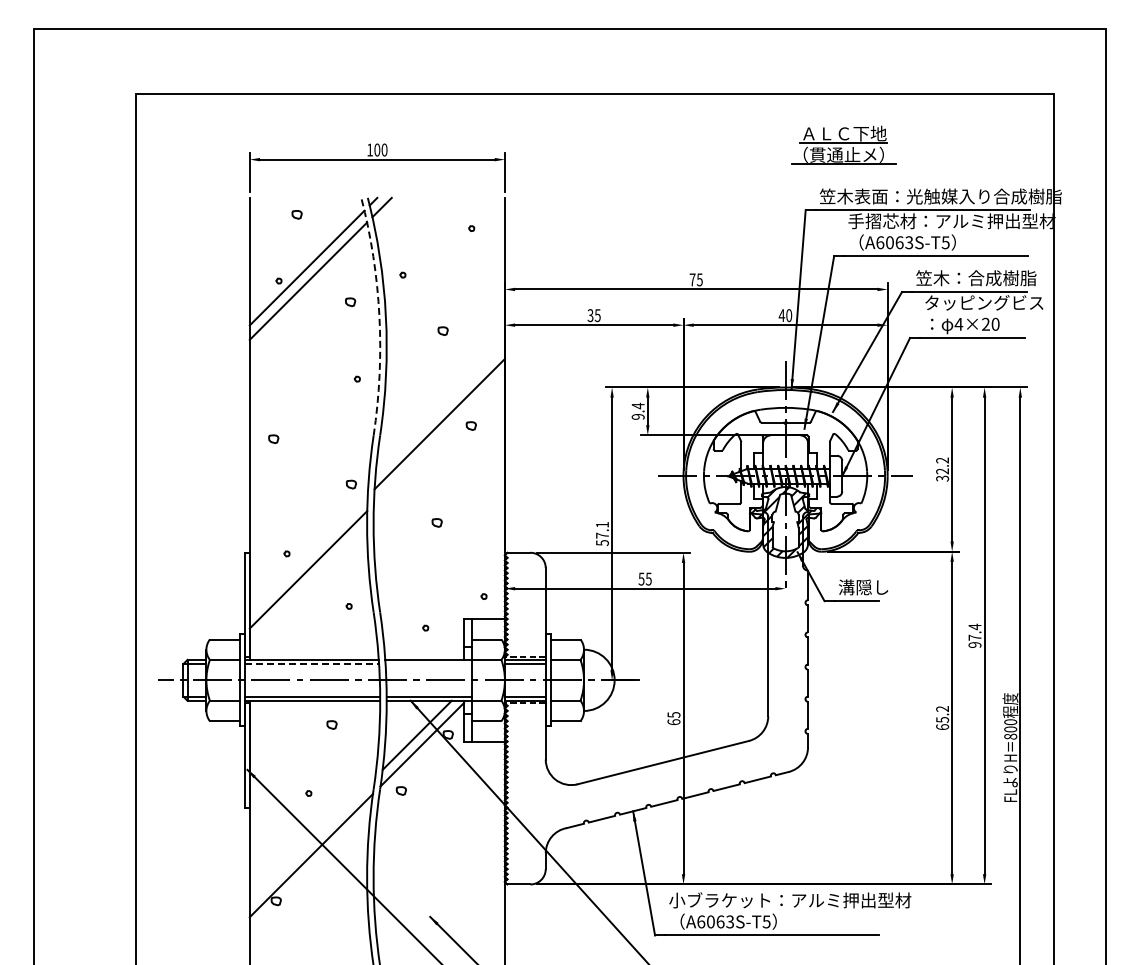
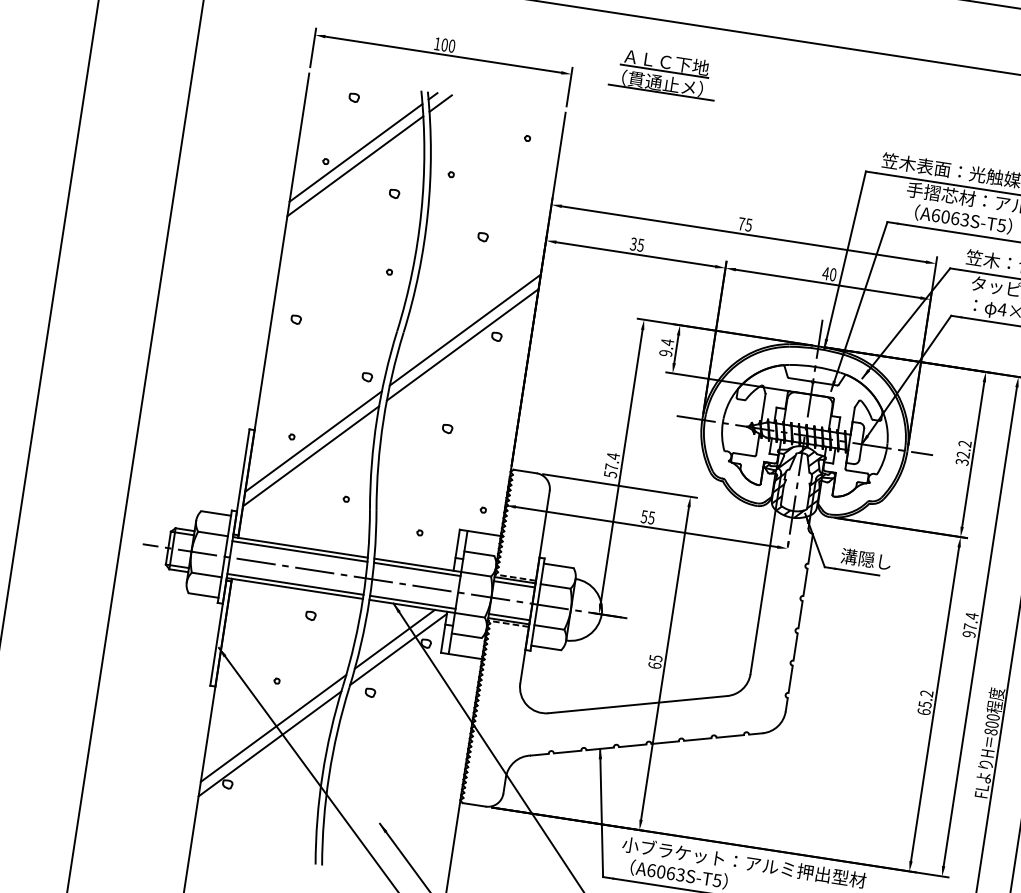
part: (843, 144) -> (663, 72), moved
arc: (379, 316) -> (421, 212), dashed -> solid
line: (438, 438) -> (461, 344), added
text: (602, 524) -> (613, 455), 57.1 -> 57.4
line: (308, 555) -> (313, 441), added
line: (312, 664) -> (300, 552), dashed -> solid
line: (428, 664) -> (417, 569), added
line: (312, 839) -> (273, 727), added

